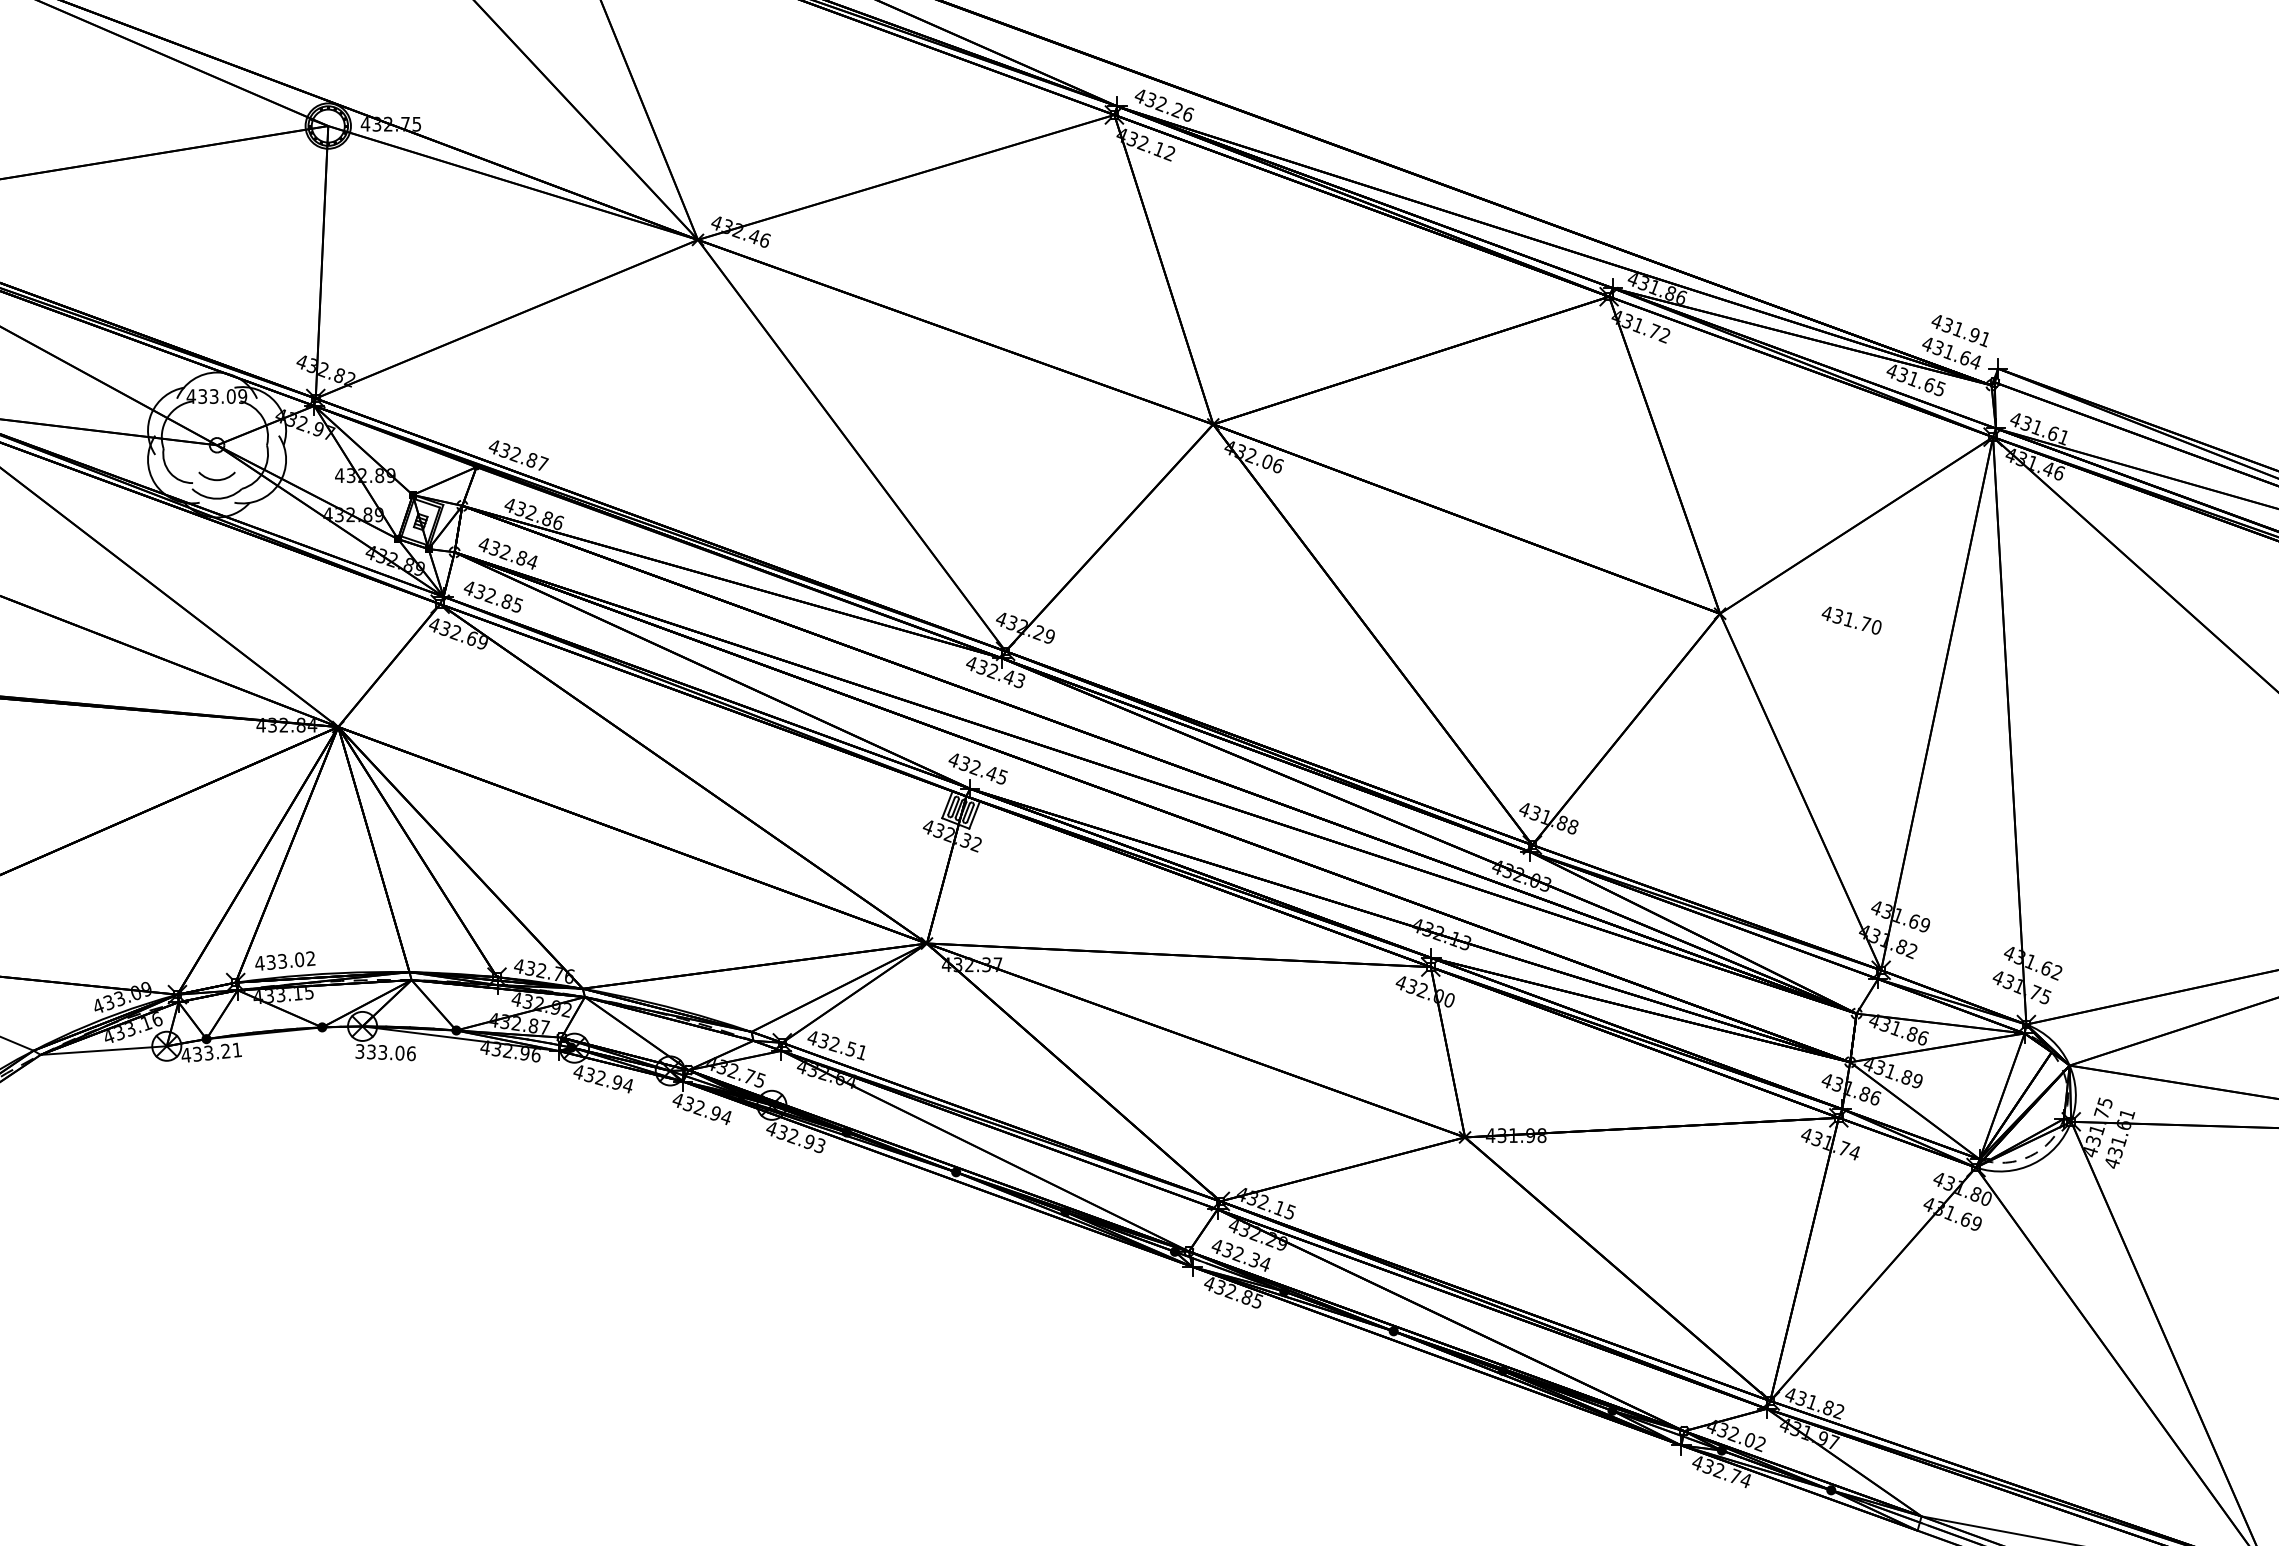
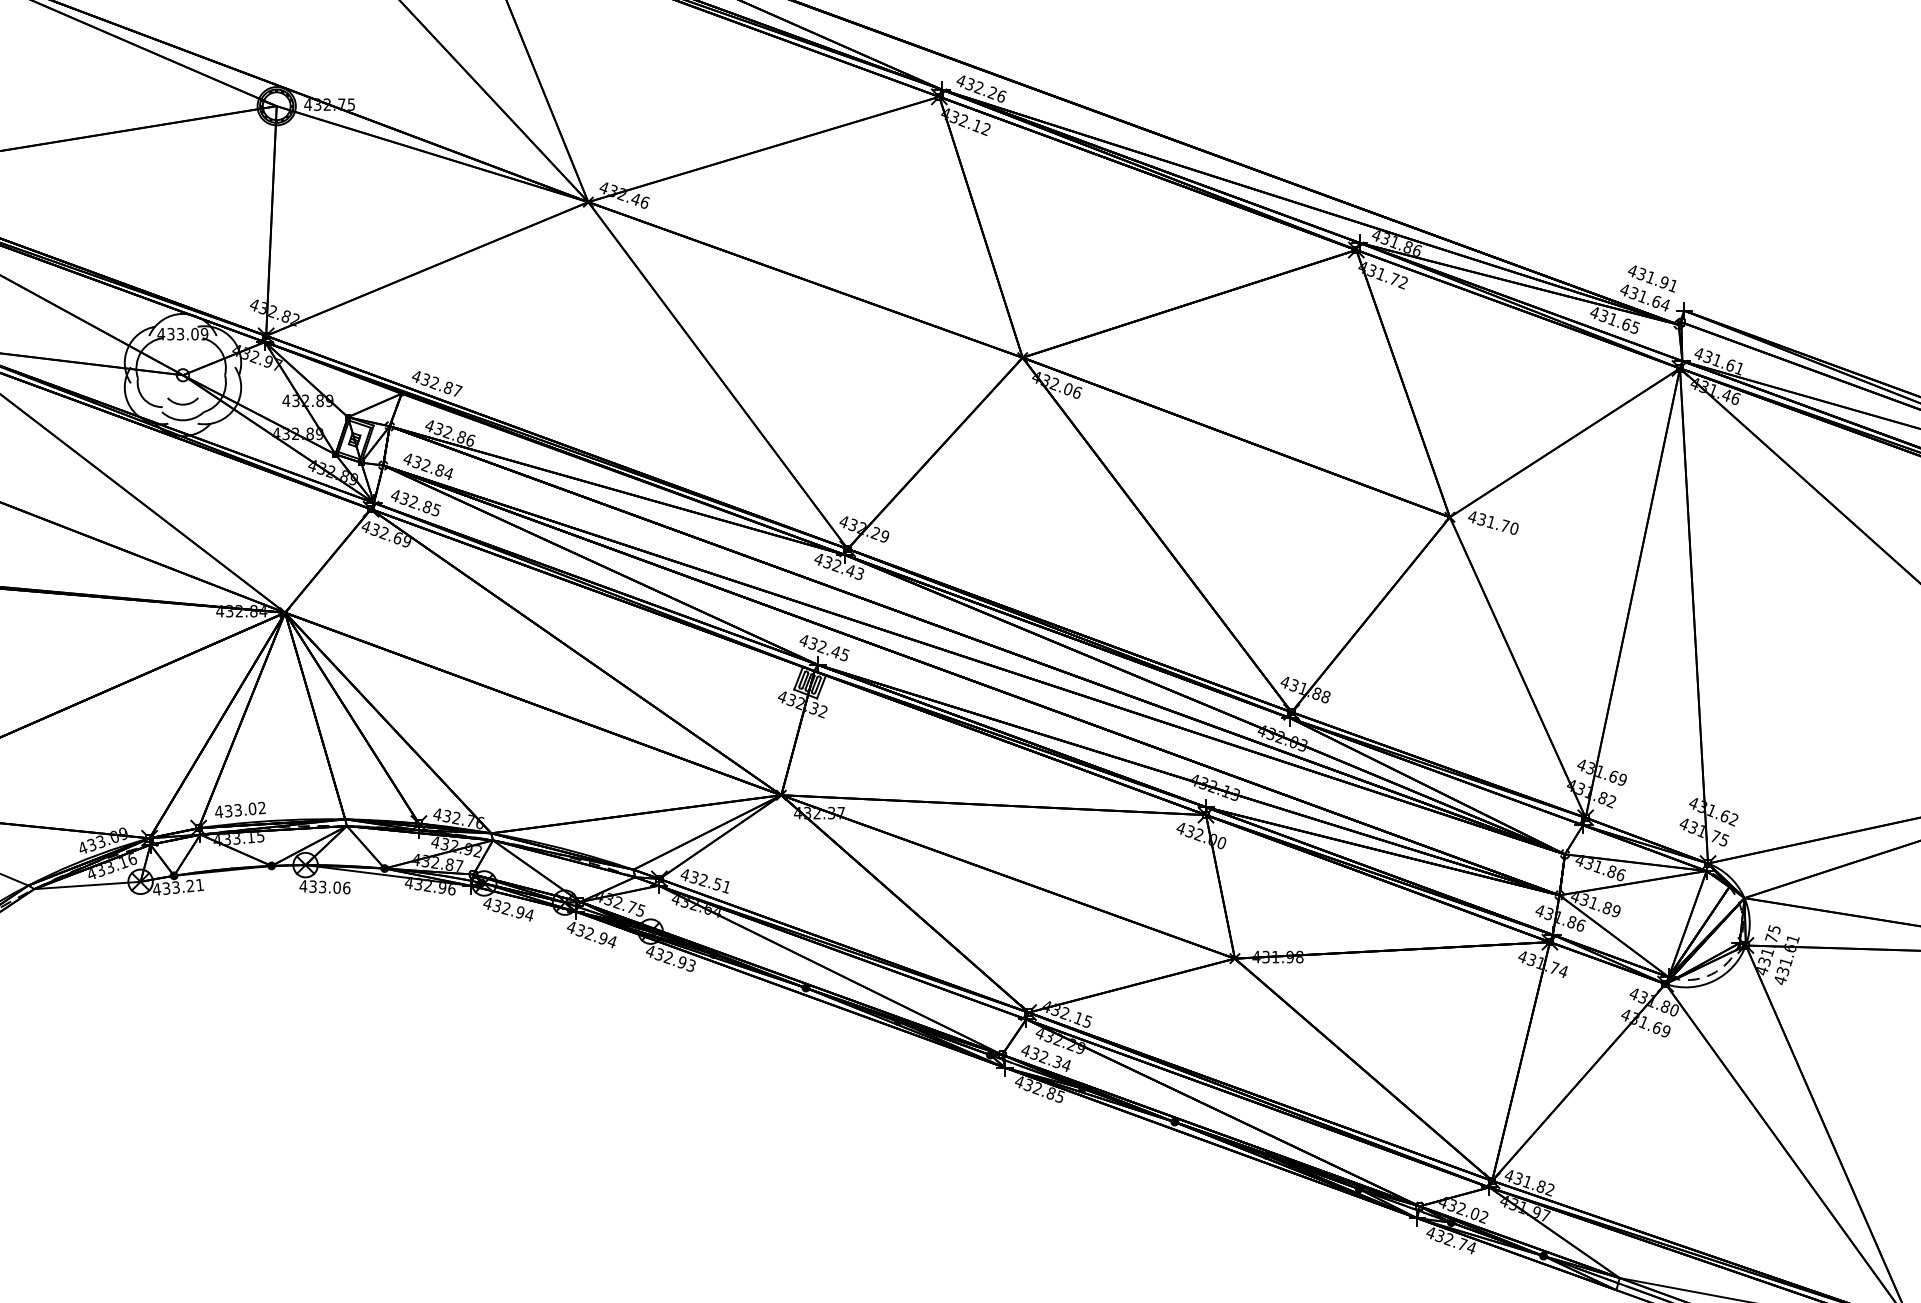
text: (1851, 620) -> (1493, 522), moved
text: (359, 1051) -> (303, 886), 333.06 -> 433.06

